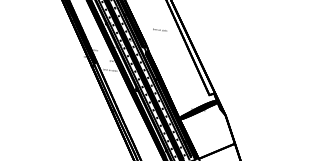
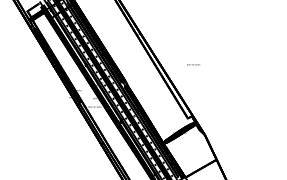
text: (160, 29) -> (193, 64), moved

